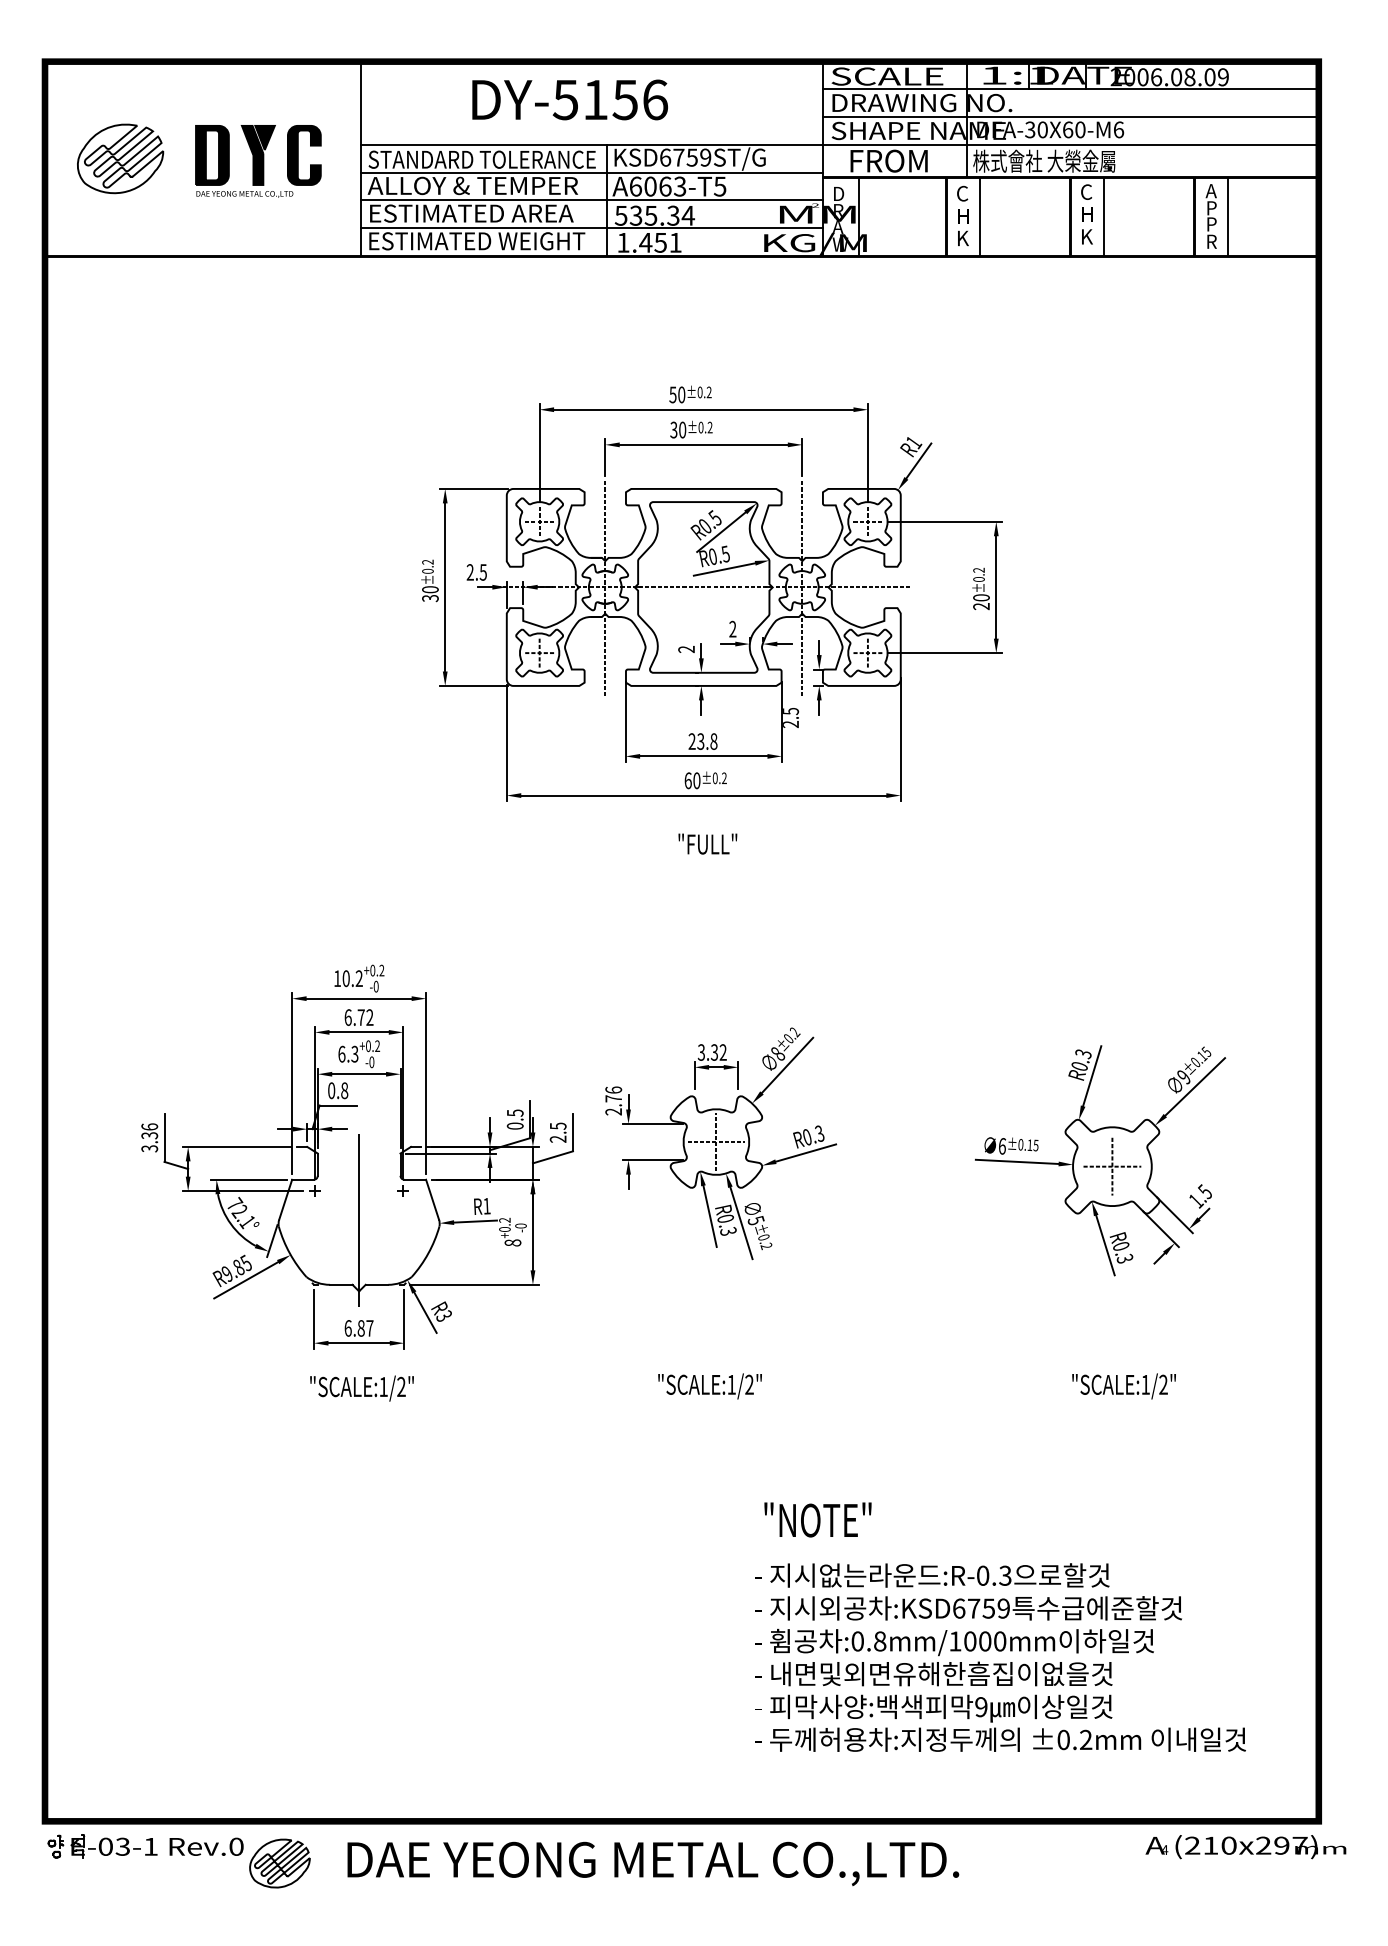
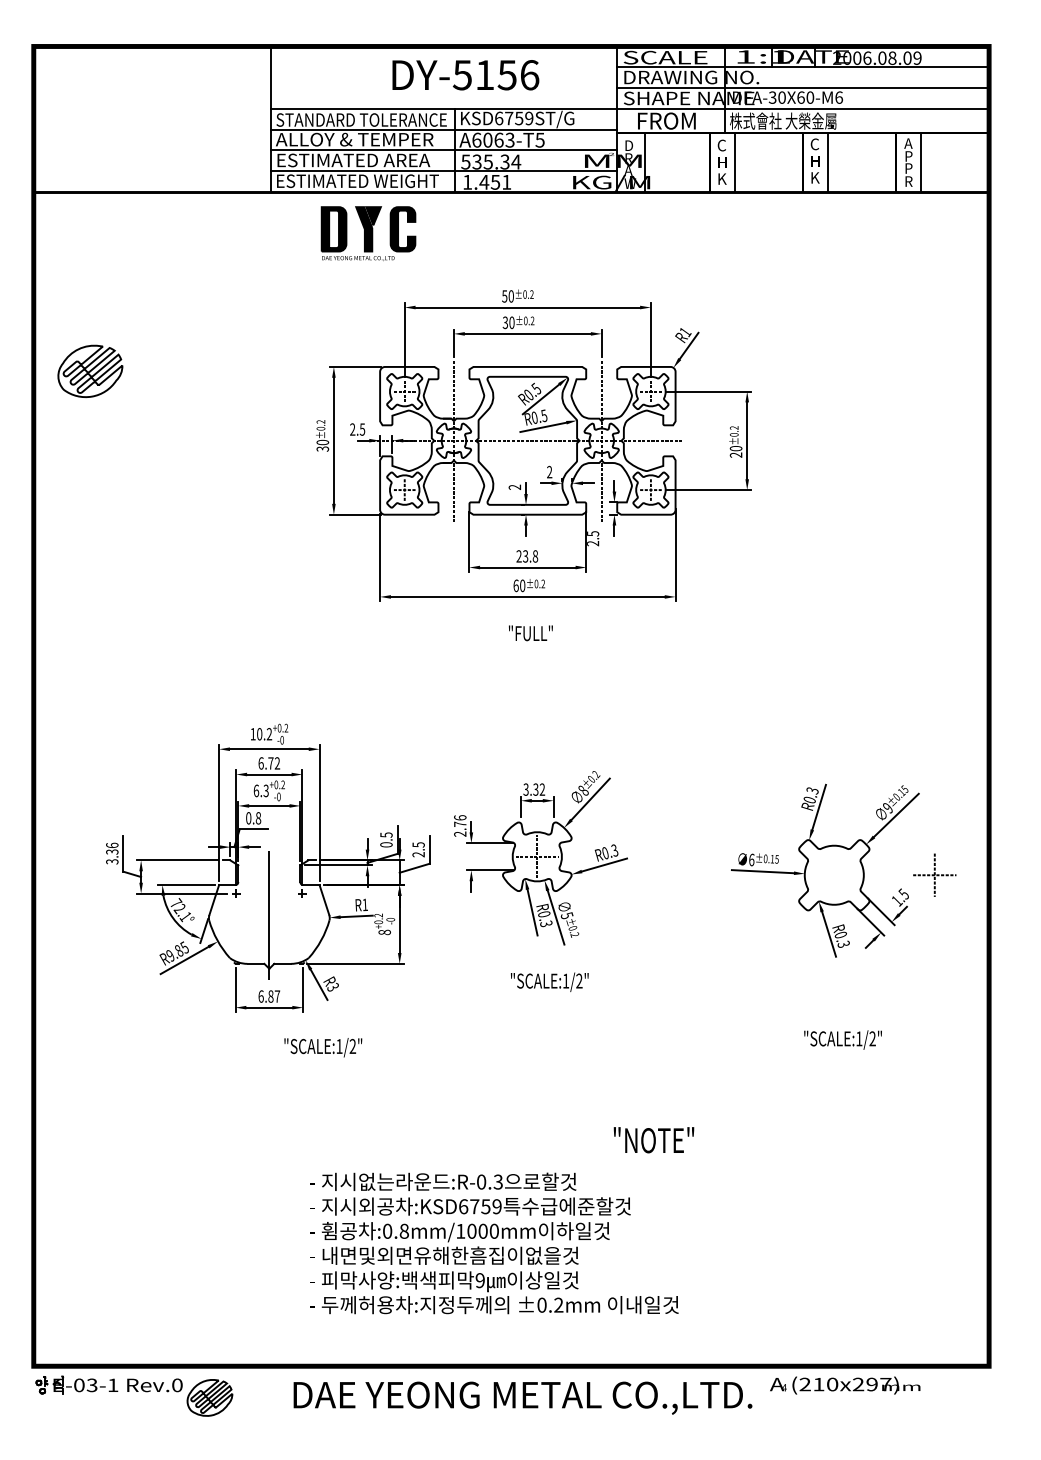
text: (569, 99) -> (465, 74), moved
part: (120, 158) -> (90, 371), moved
part: (258, 161) -> (368, 233), moved
part: (1112, 1166) -> (934, 875), moved
text: (709, 1386) -> (549, 982), moved
text: (361, 1388) -> (322, 1047), moved
text: (817, 1519) -> (653, 1139), moved
text: (1000, 1657) -> (494, 1243), moved
text: (1245, 1847) -> (844, 1385), moved
text: (653, 1863) -> (523, 1397), moved

